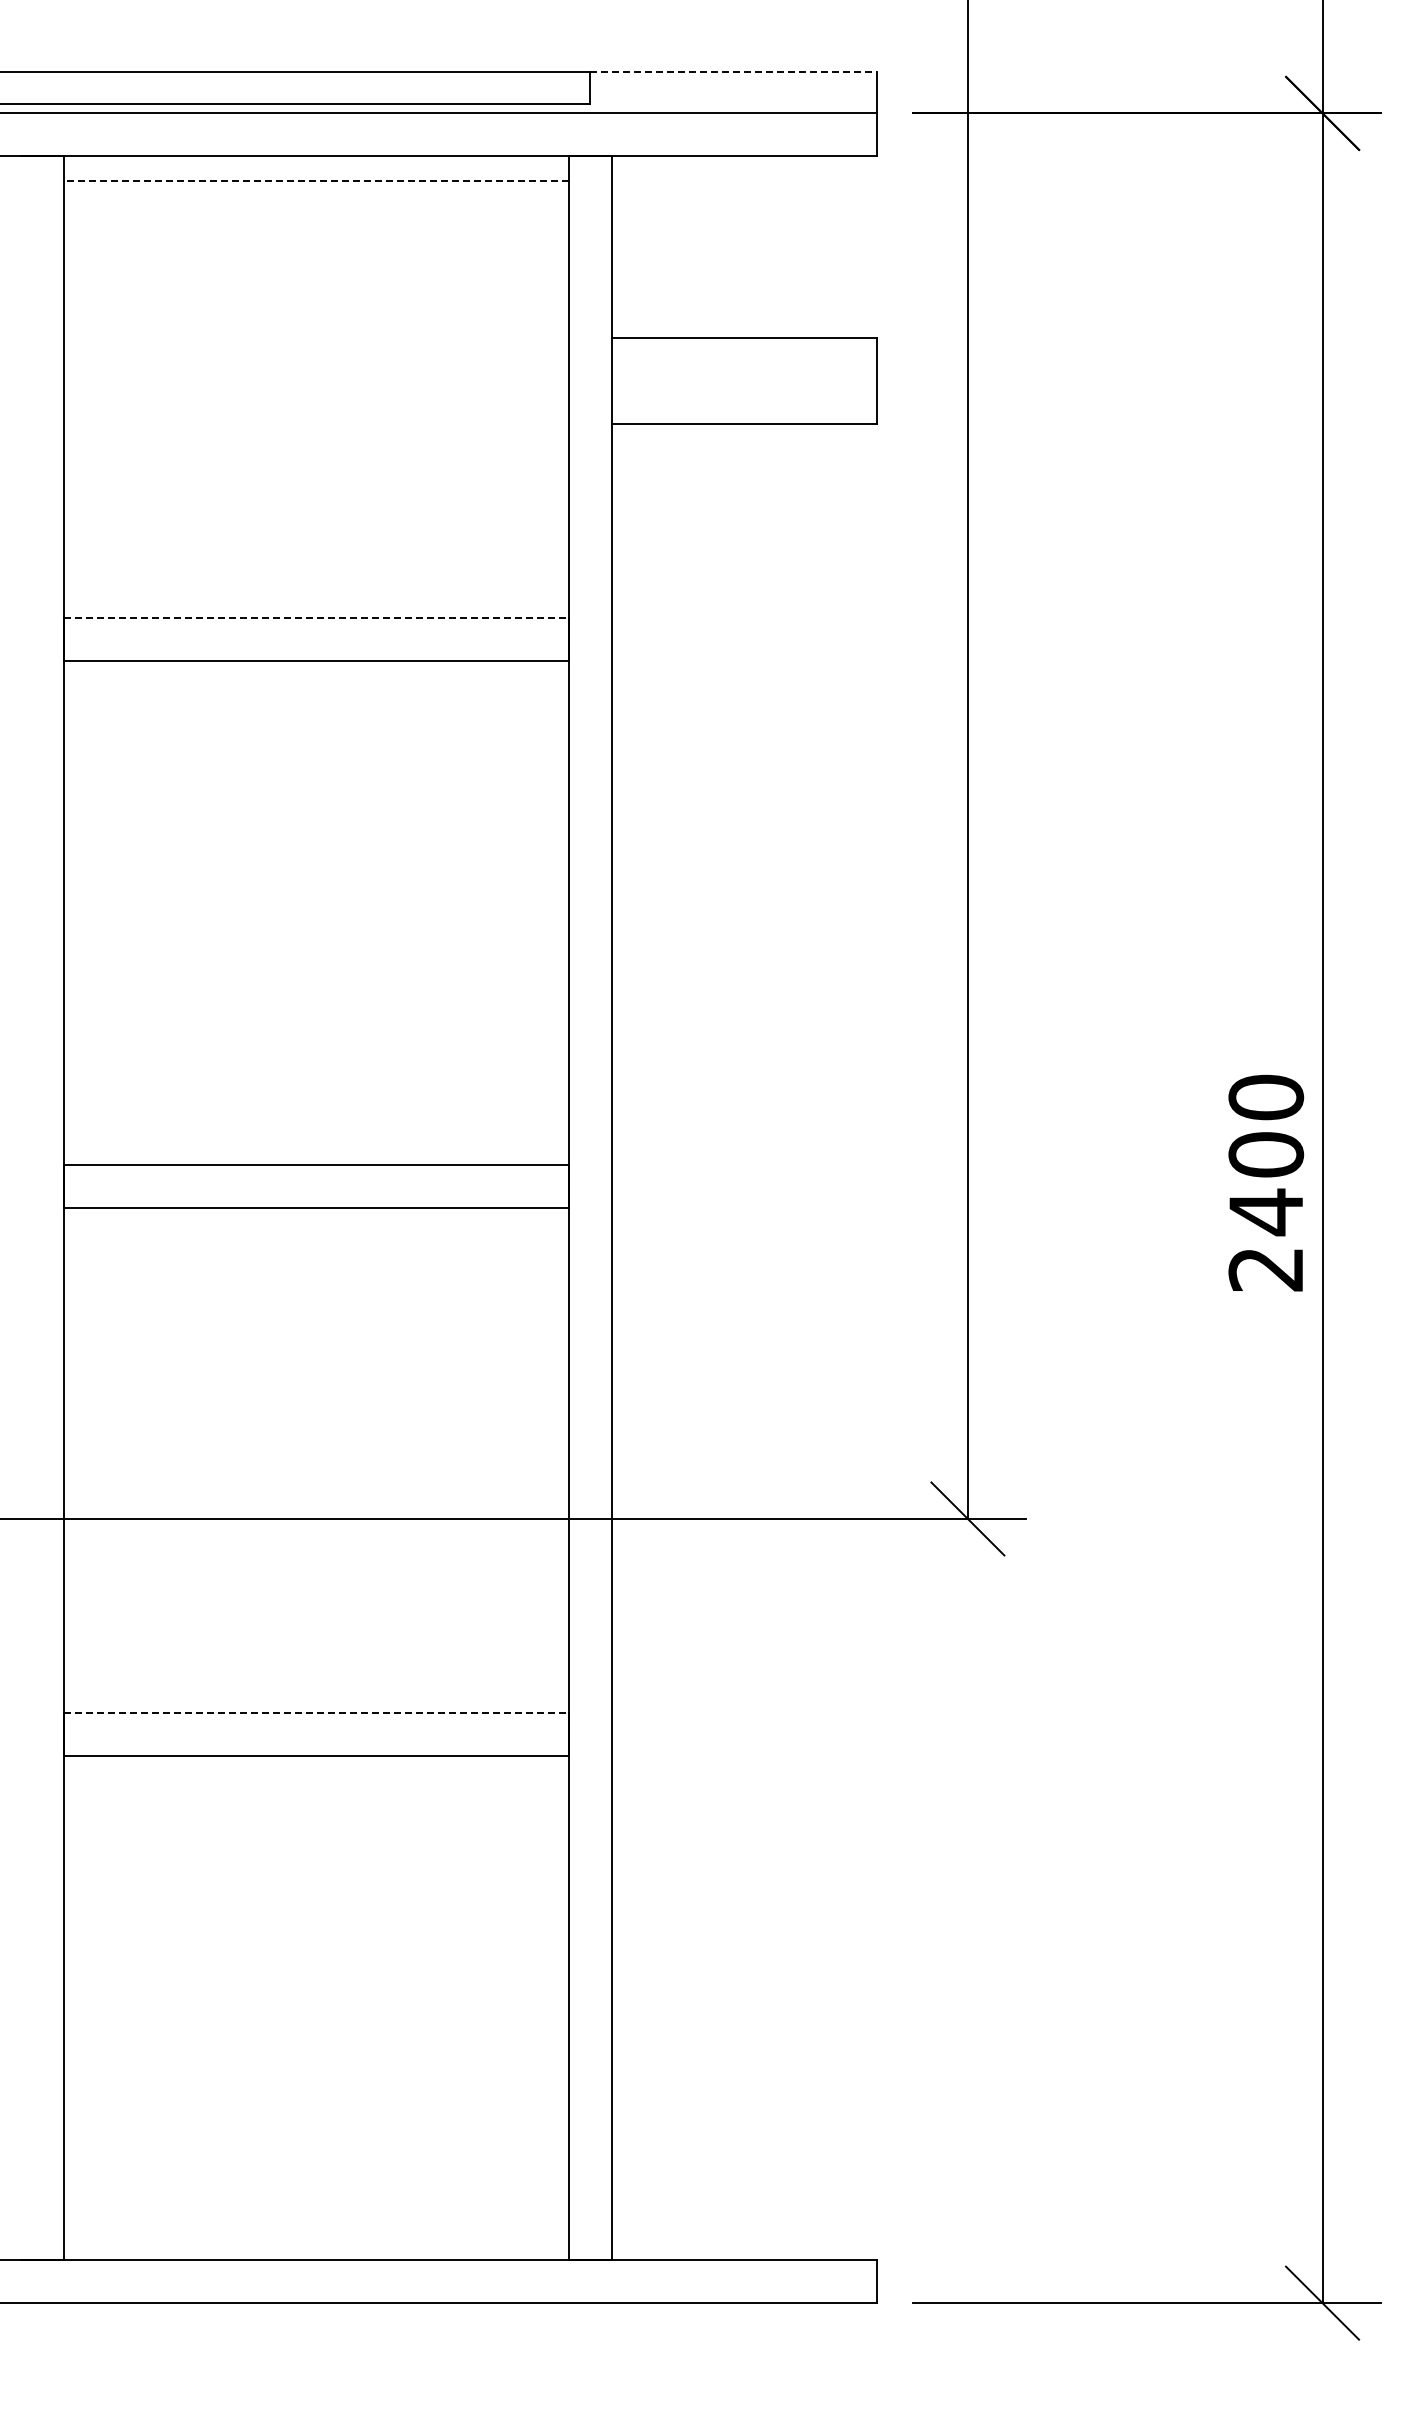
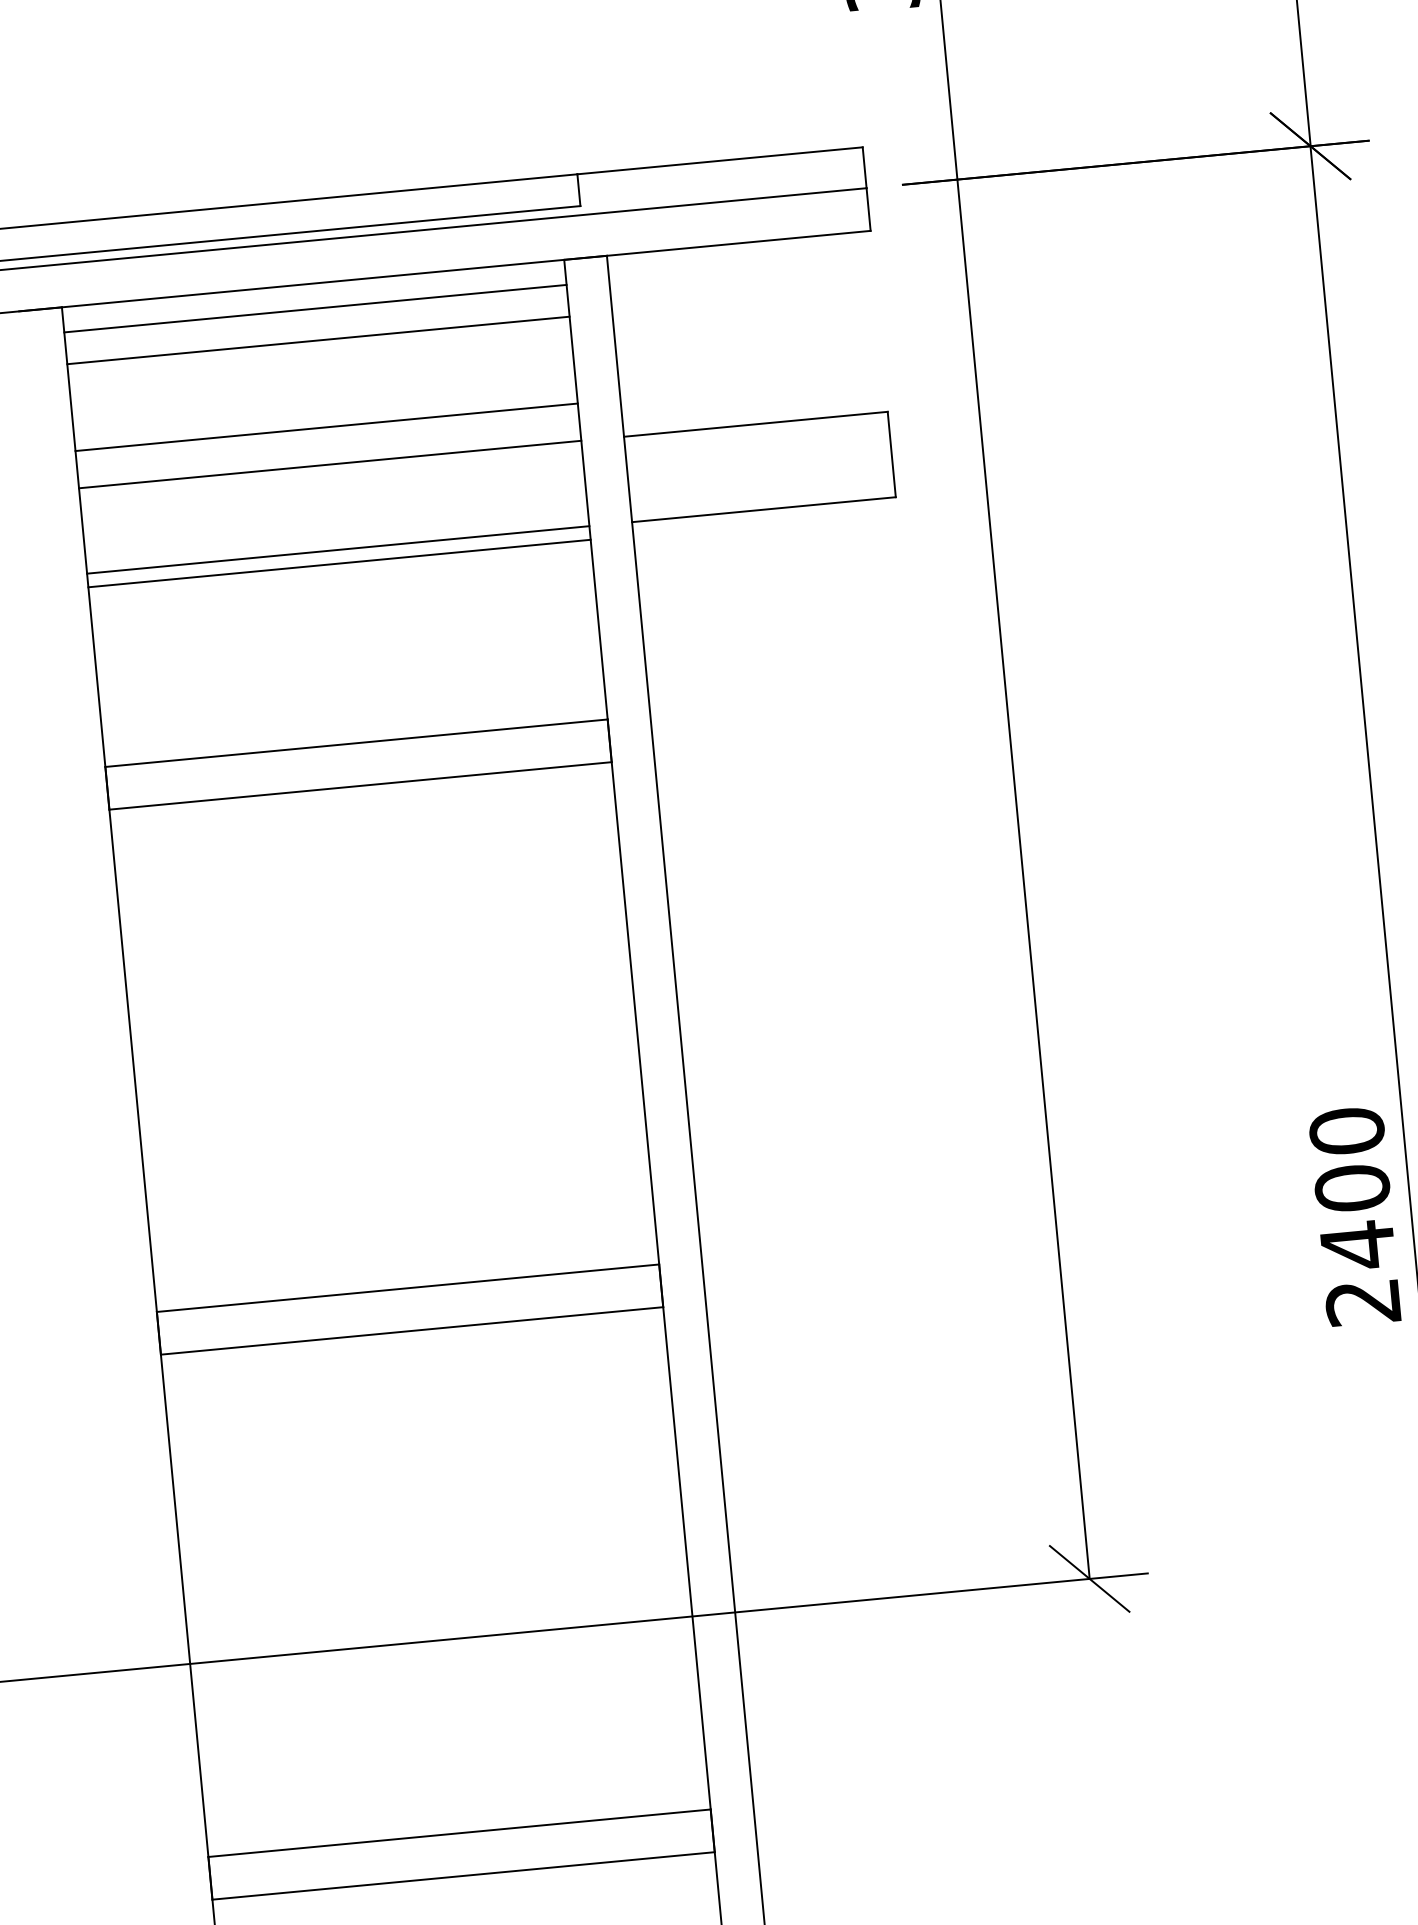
line: (733, 72) -> (720, 160), dashed -> solid
line: (316, 181) -> (315, 308), dashed -> solid
line: (316, 213) -> (318, 340), added
line: (316, 300) -> (326, 427), added
line: (316, 338) -> (330, 464), added
line: (316, 423) -> (338, 549), added
line: (316, 437) -> (339, 563), added
line: (317, 617) -> (357, 742), dashed -> solid
line: (317, 1712) -> (460, 1832), dashed -> solid

